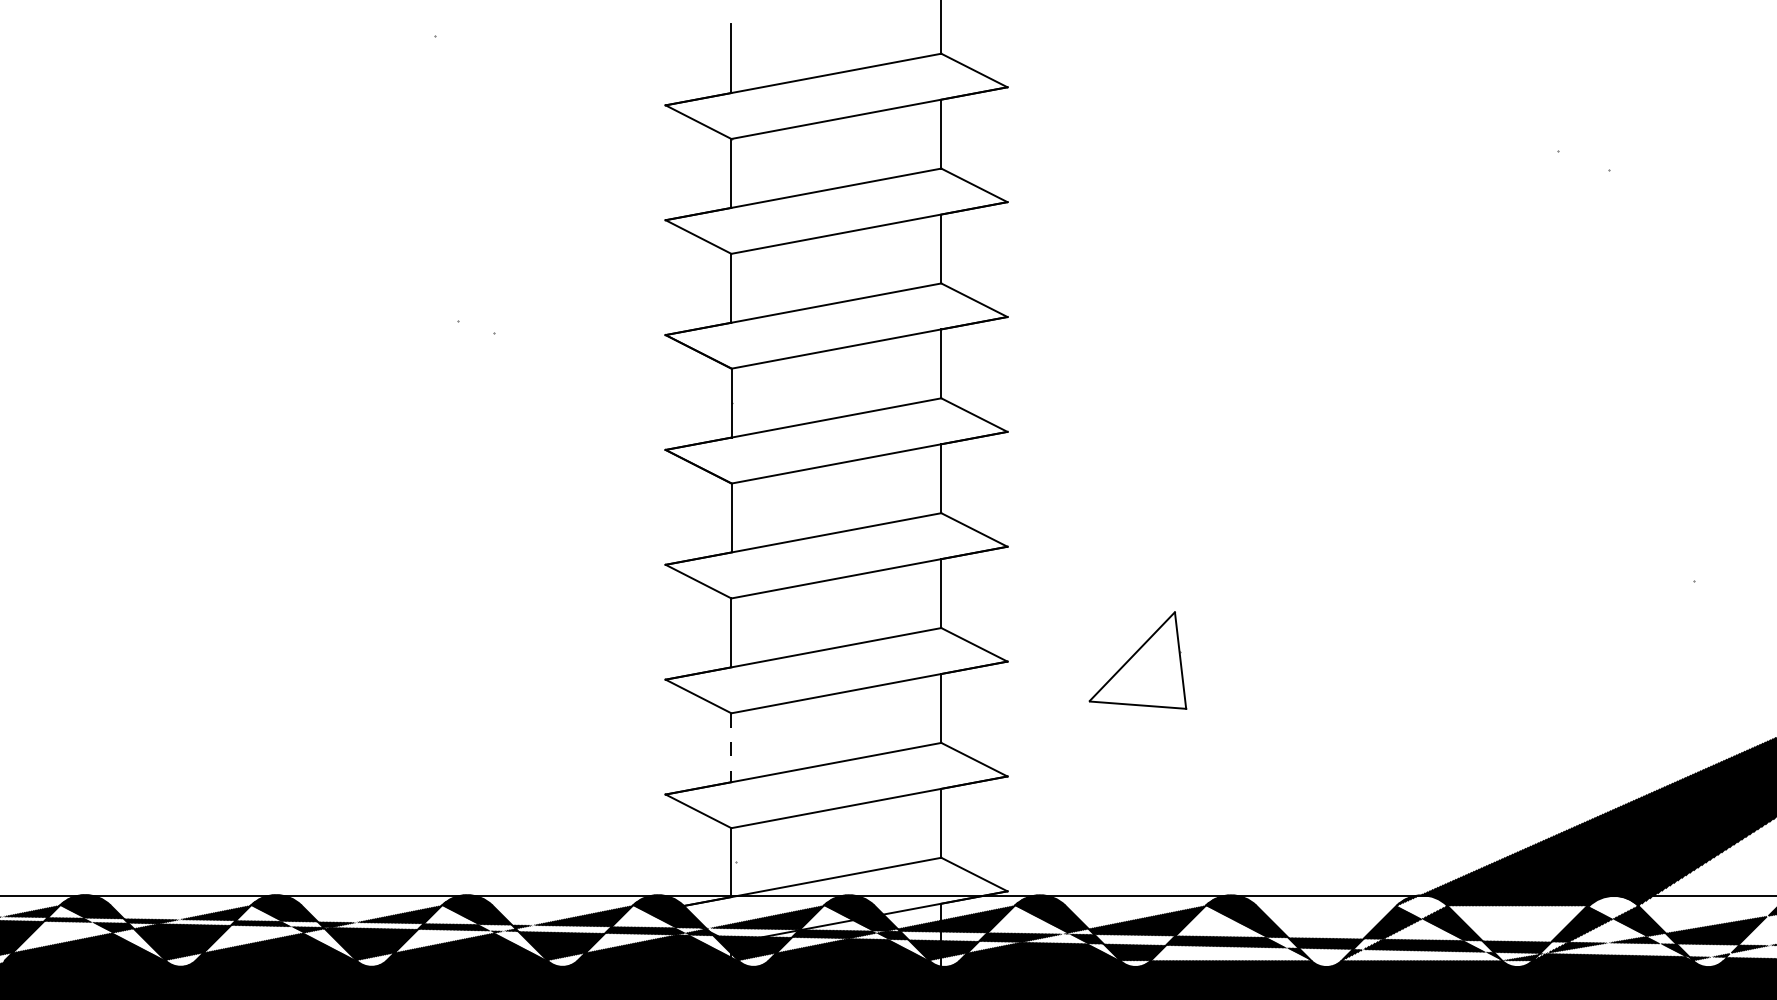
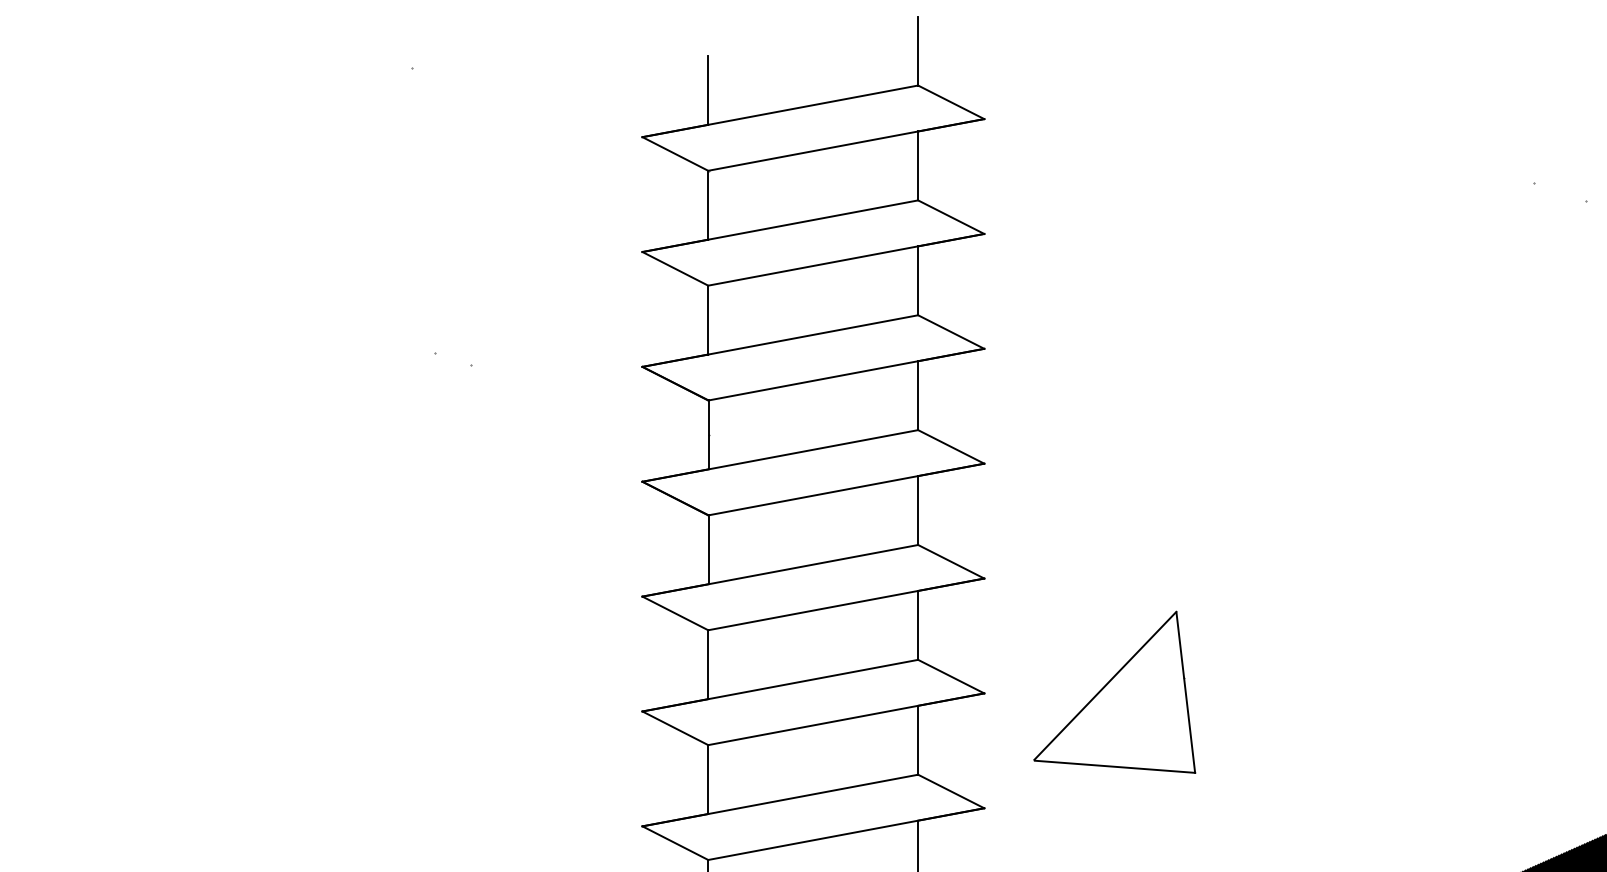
part: (1137, 660) -> (1114, 692), size x1.67
line: (731, 748) -> (708, 780), dashed -> solid

